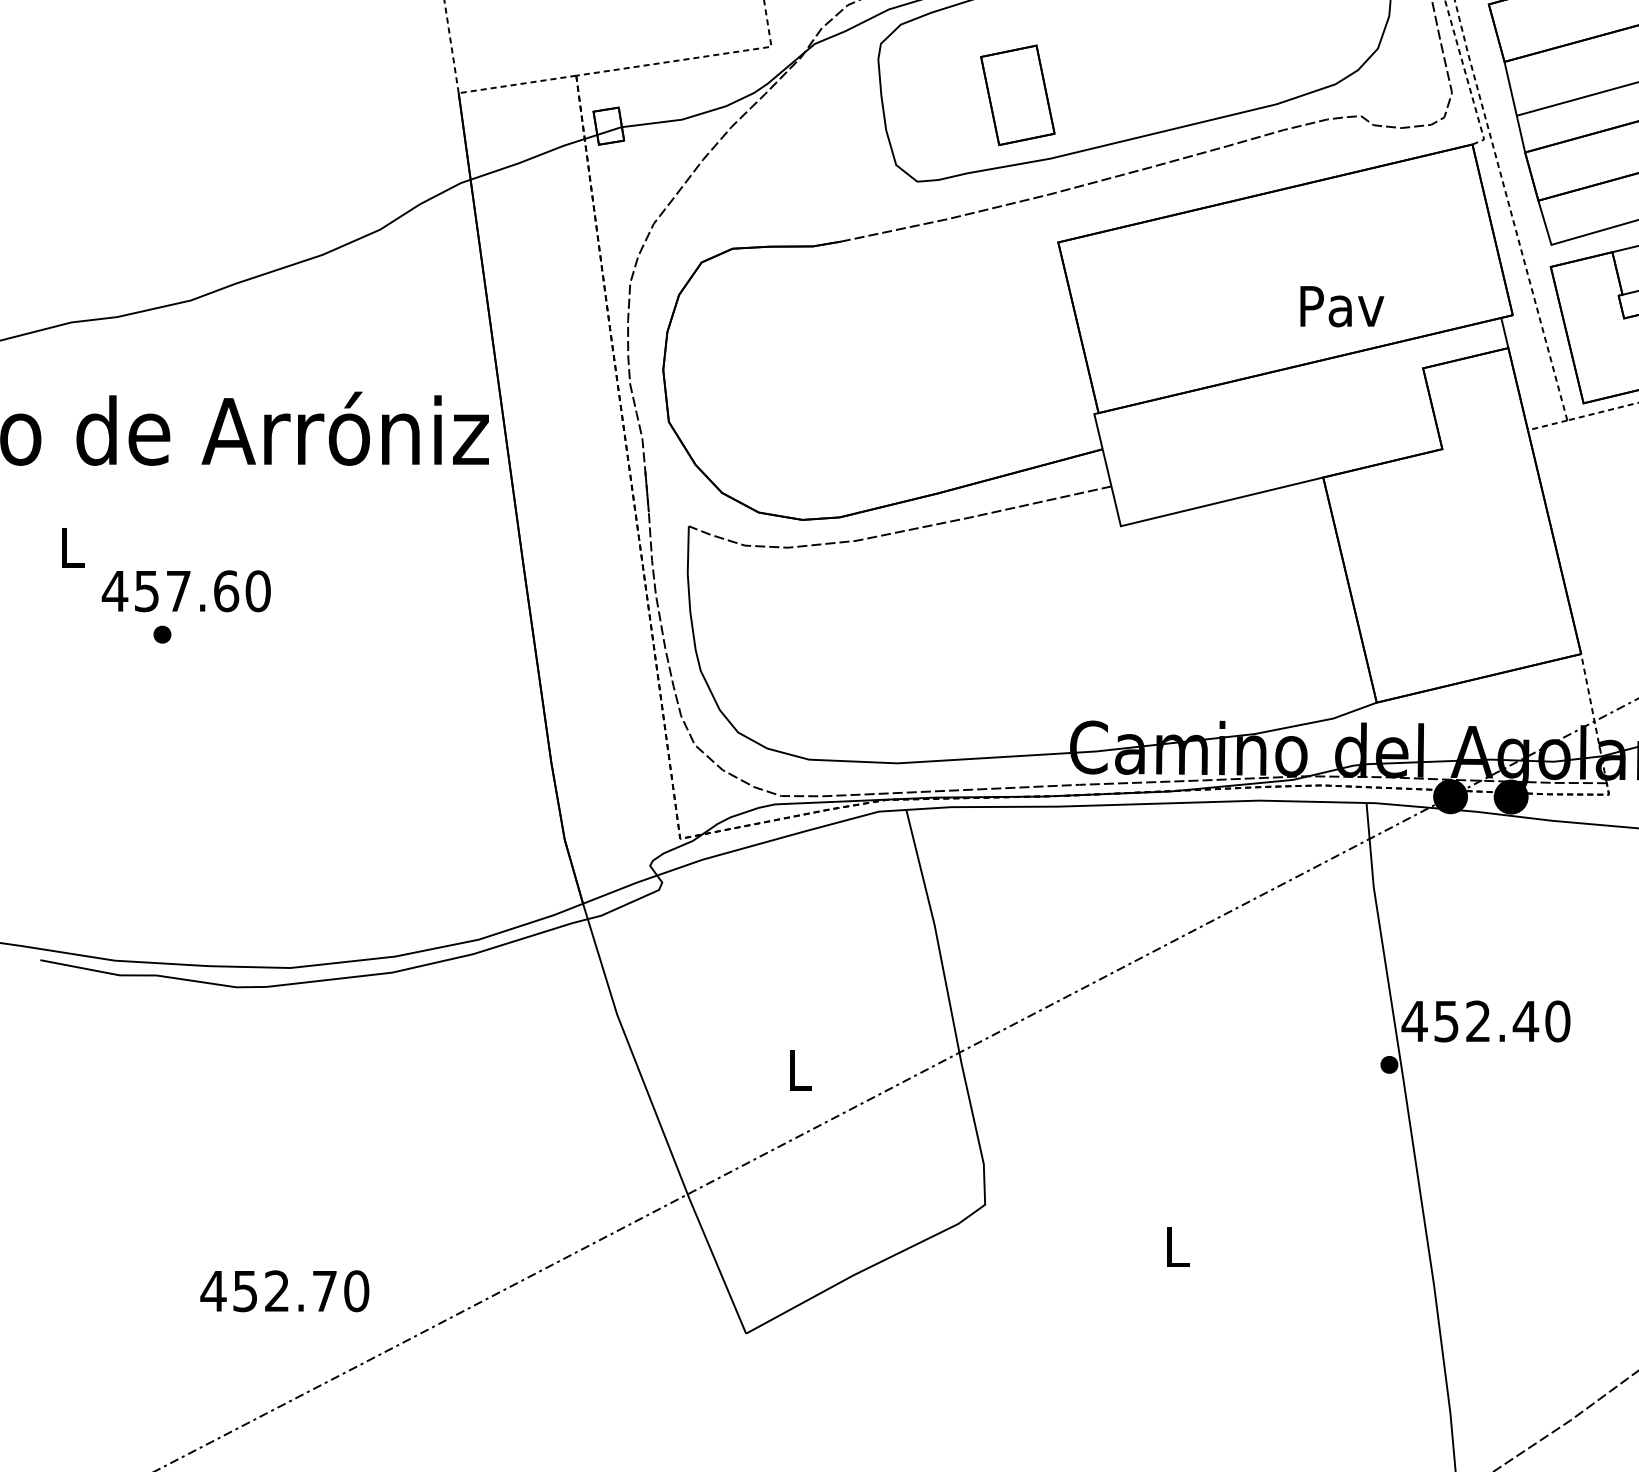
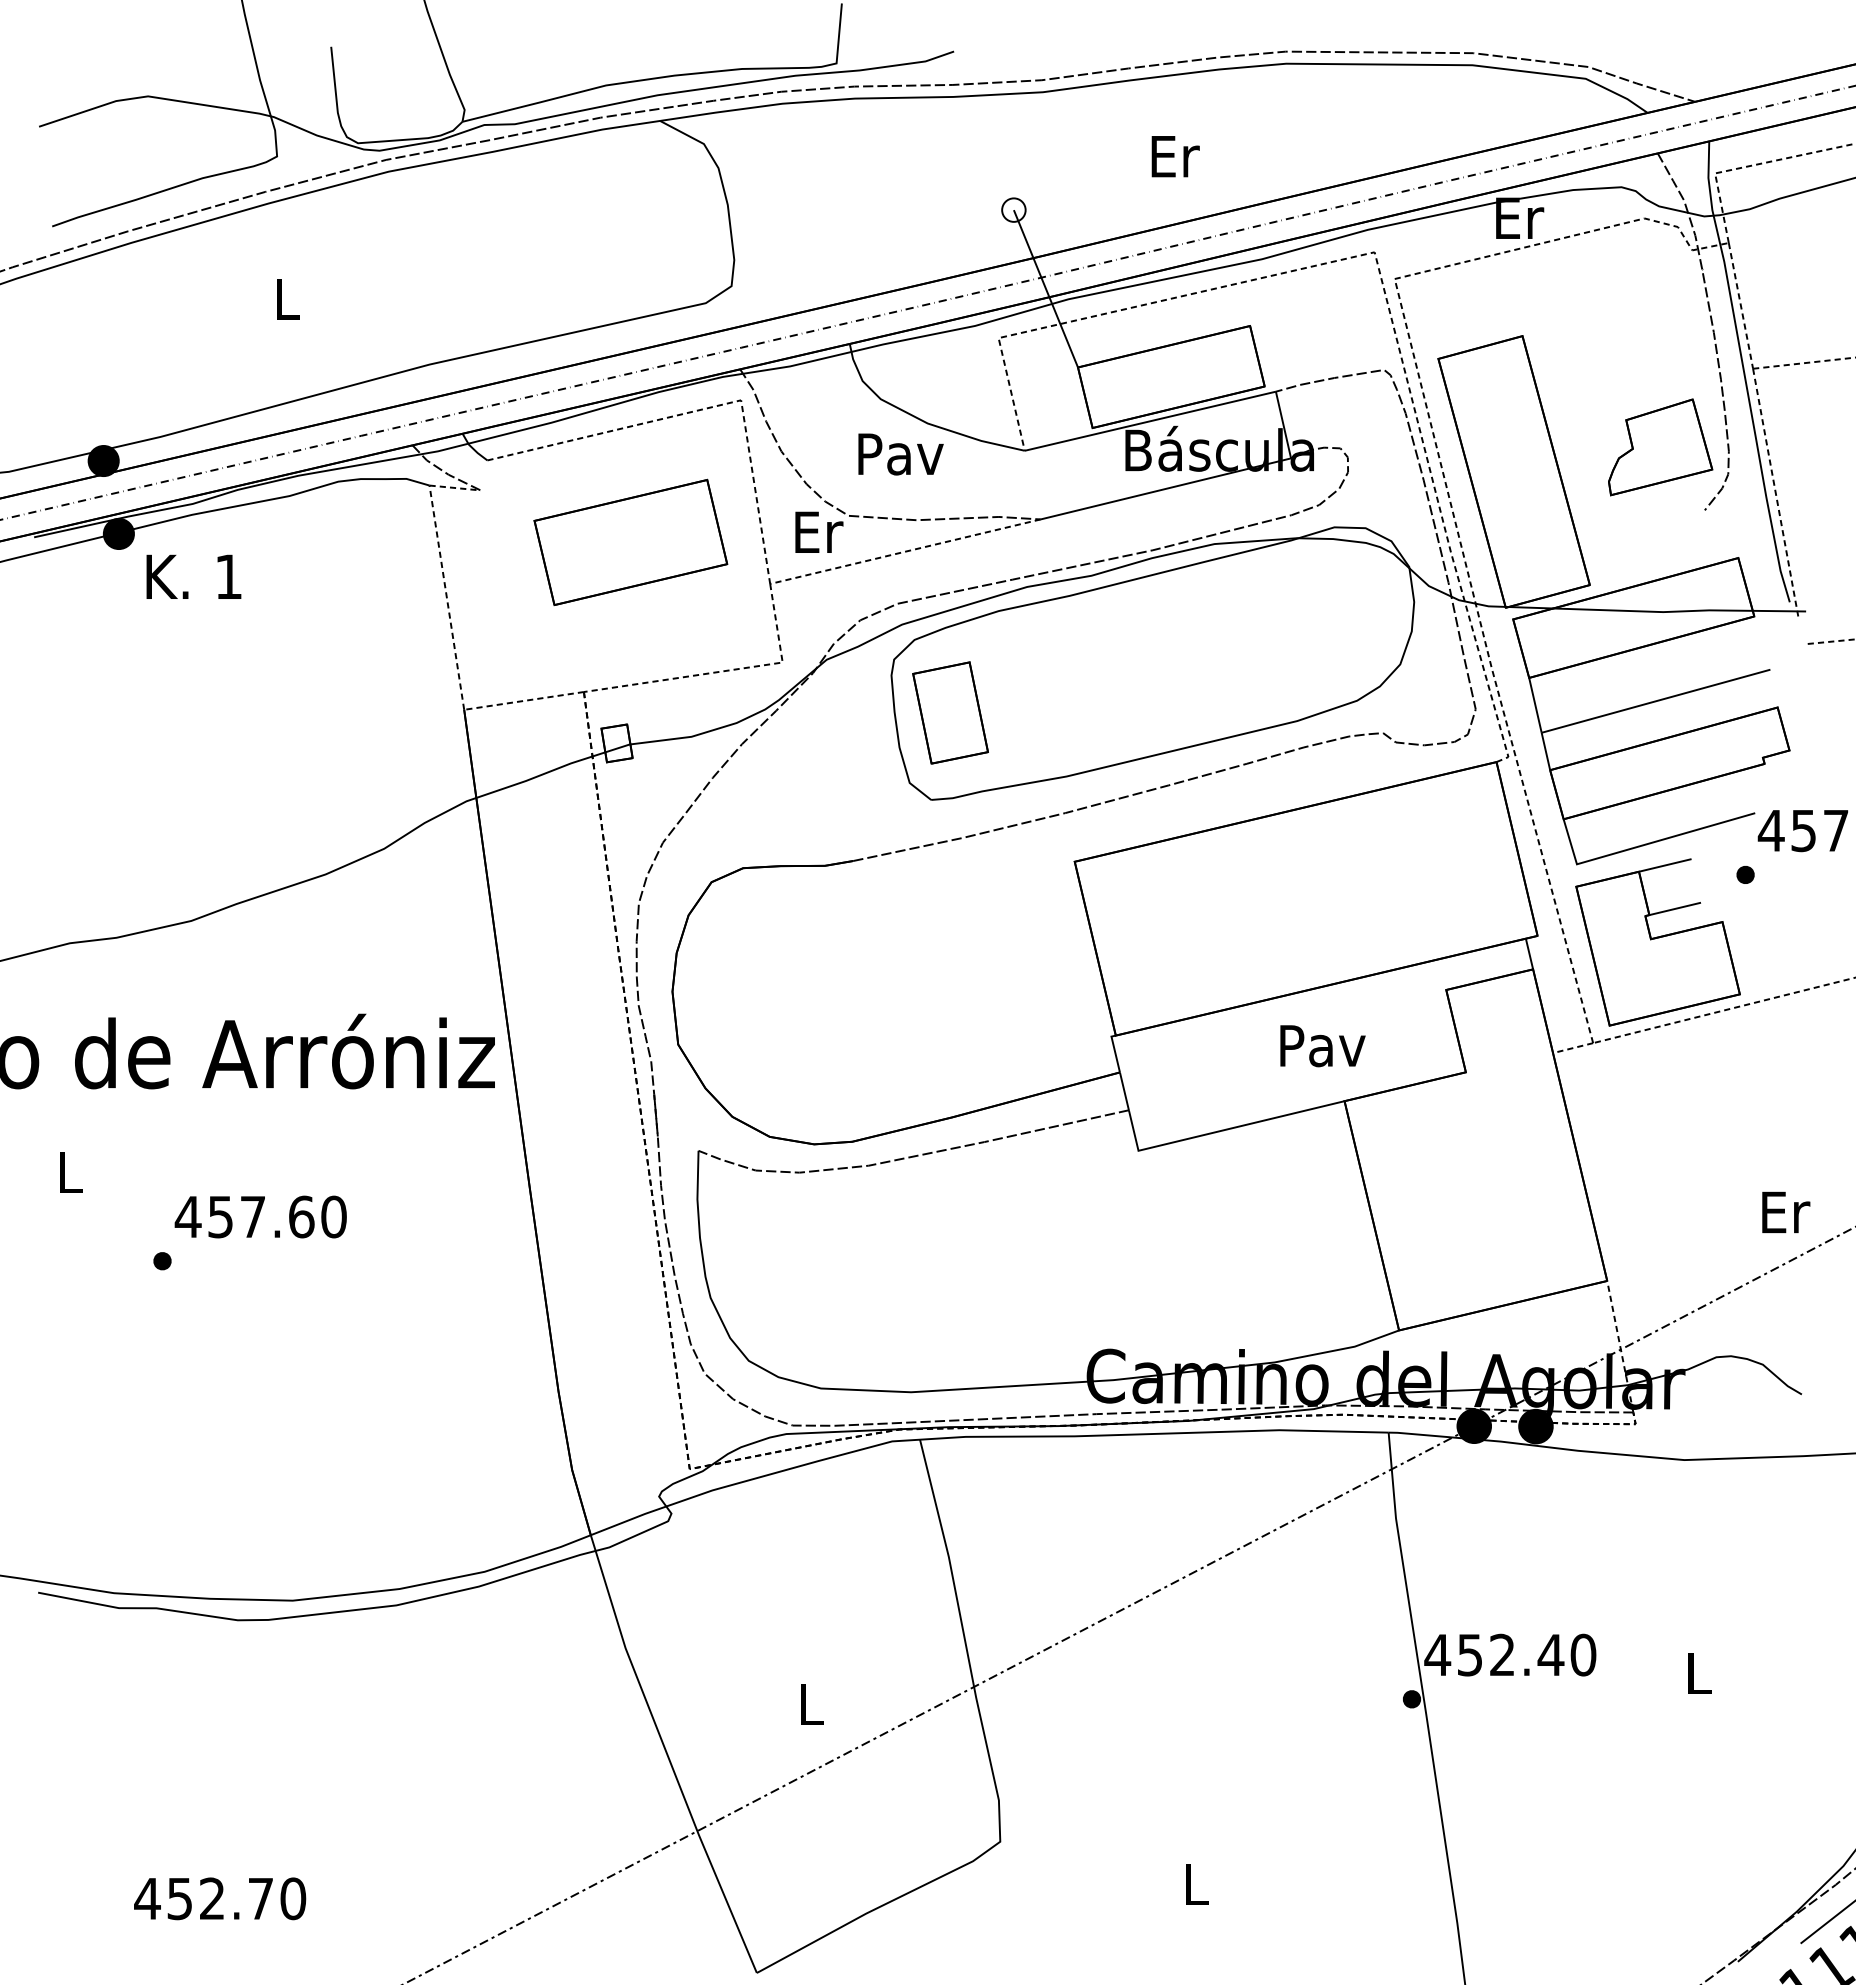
part: (1017, 94) -> (950, 712), moved
text: (1341, 306) -> (1322, 1046), moved
text: (186, 590) -> (260, 1216), moved
text: (285, 1290) -> (220, 1898), moved

